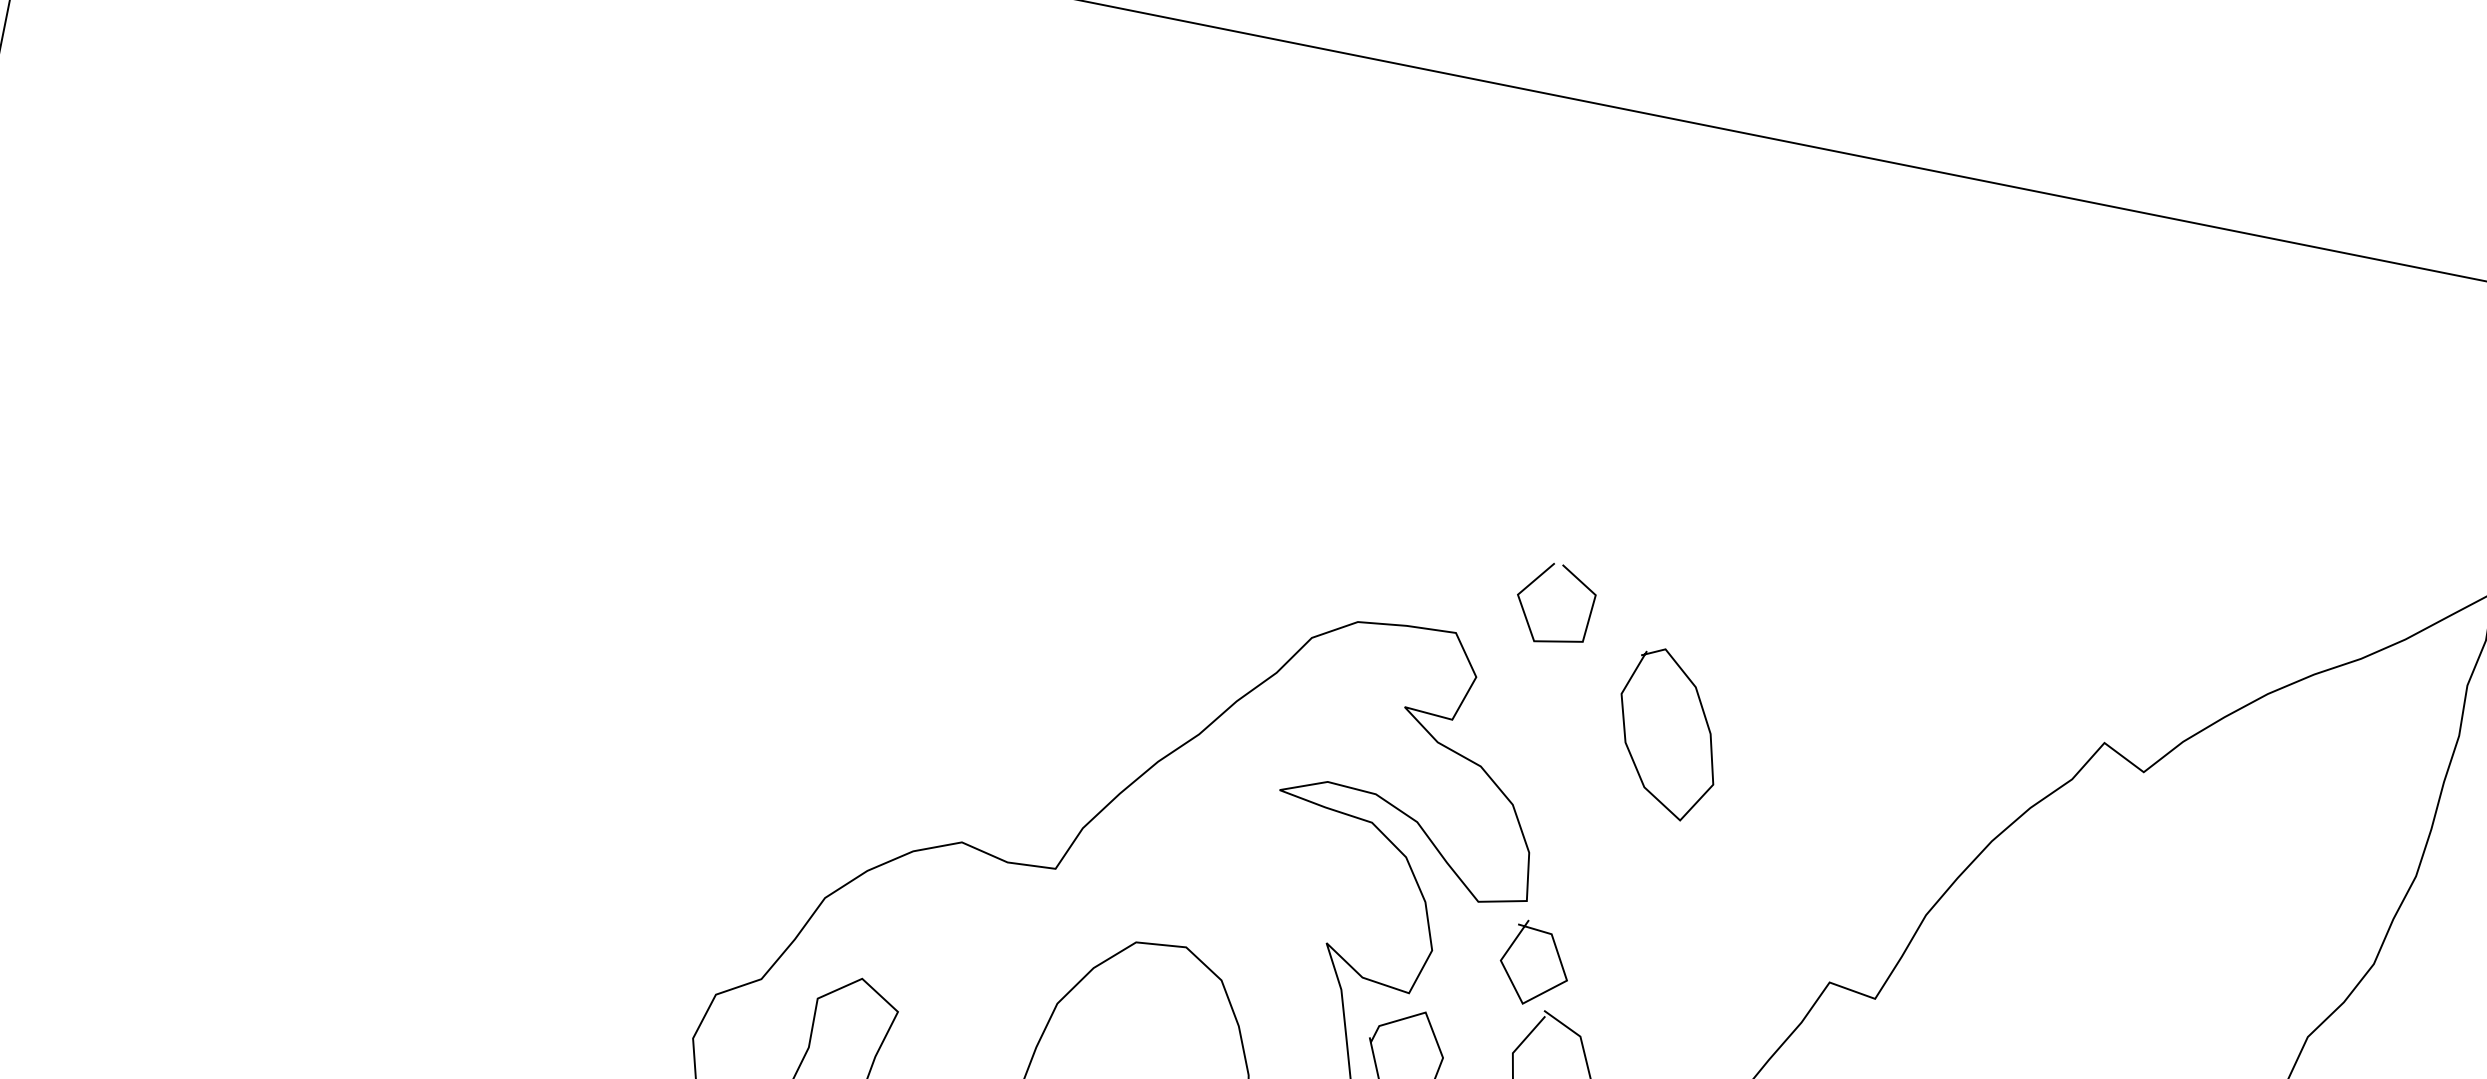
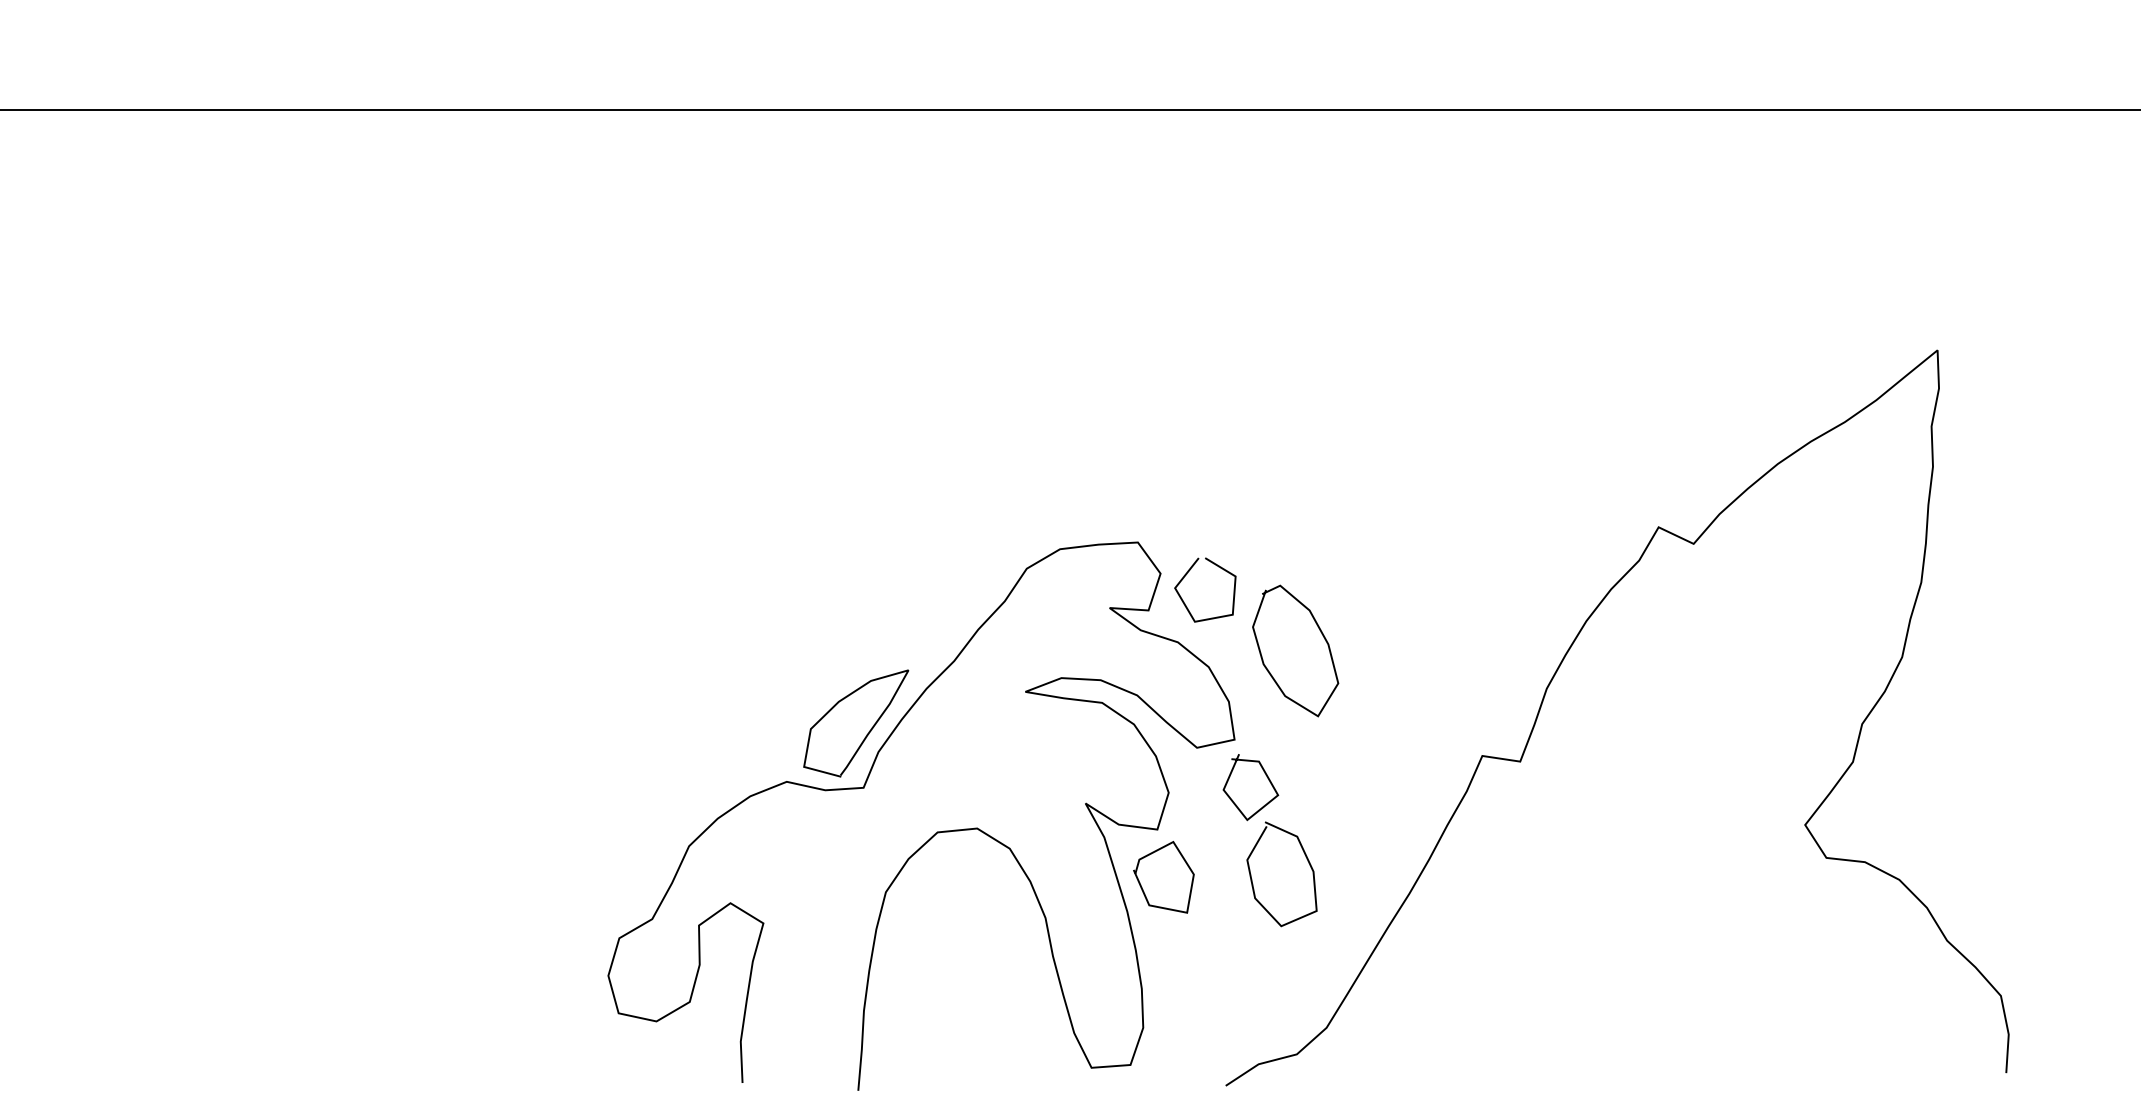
curve: (1536, 580) -> (1187, 574), moved
curve: (1705, 722) -> (1322, 636), moved
curve: (1075, 800) -> (868, 731), added

